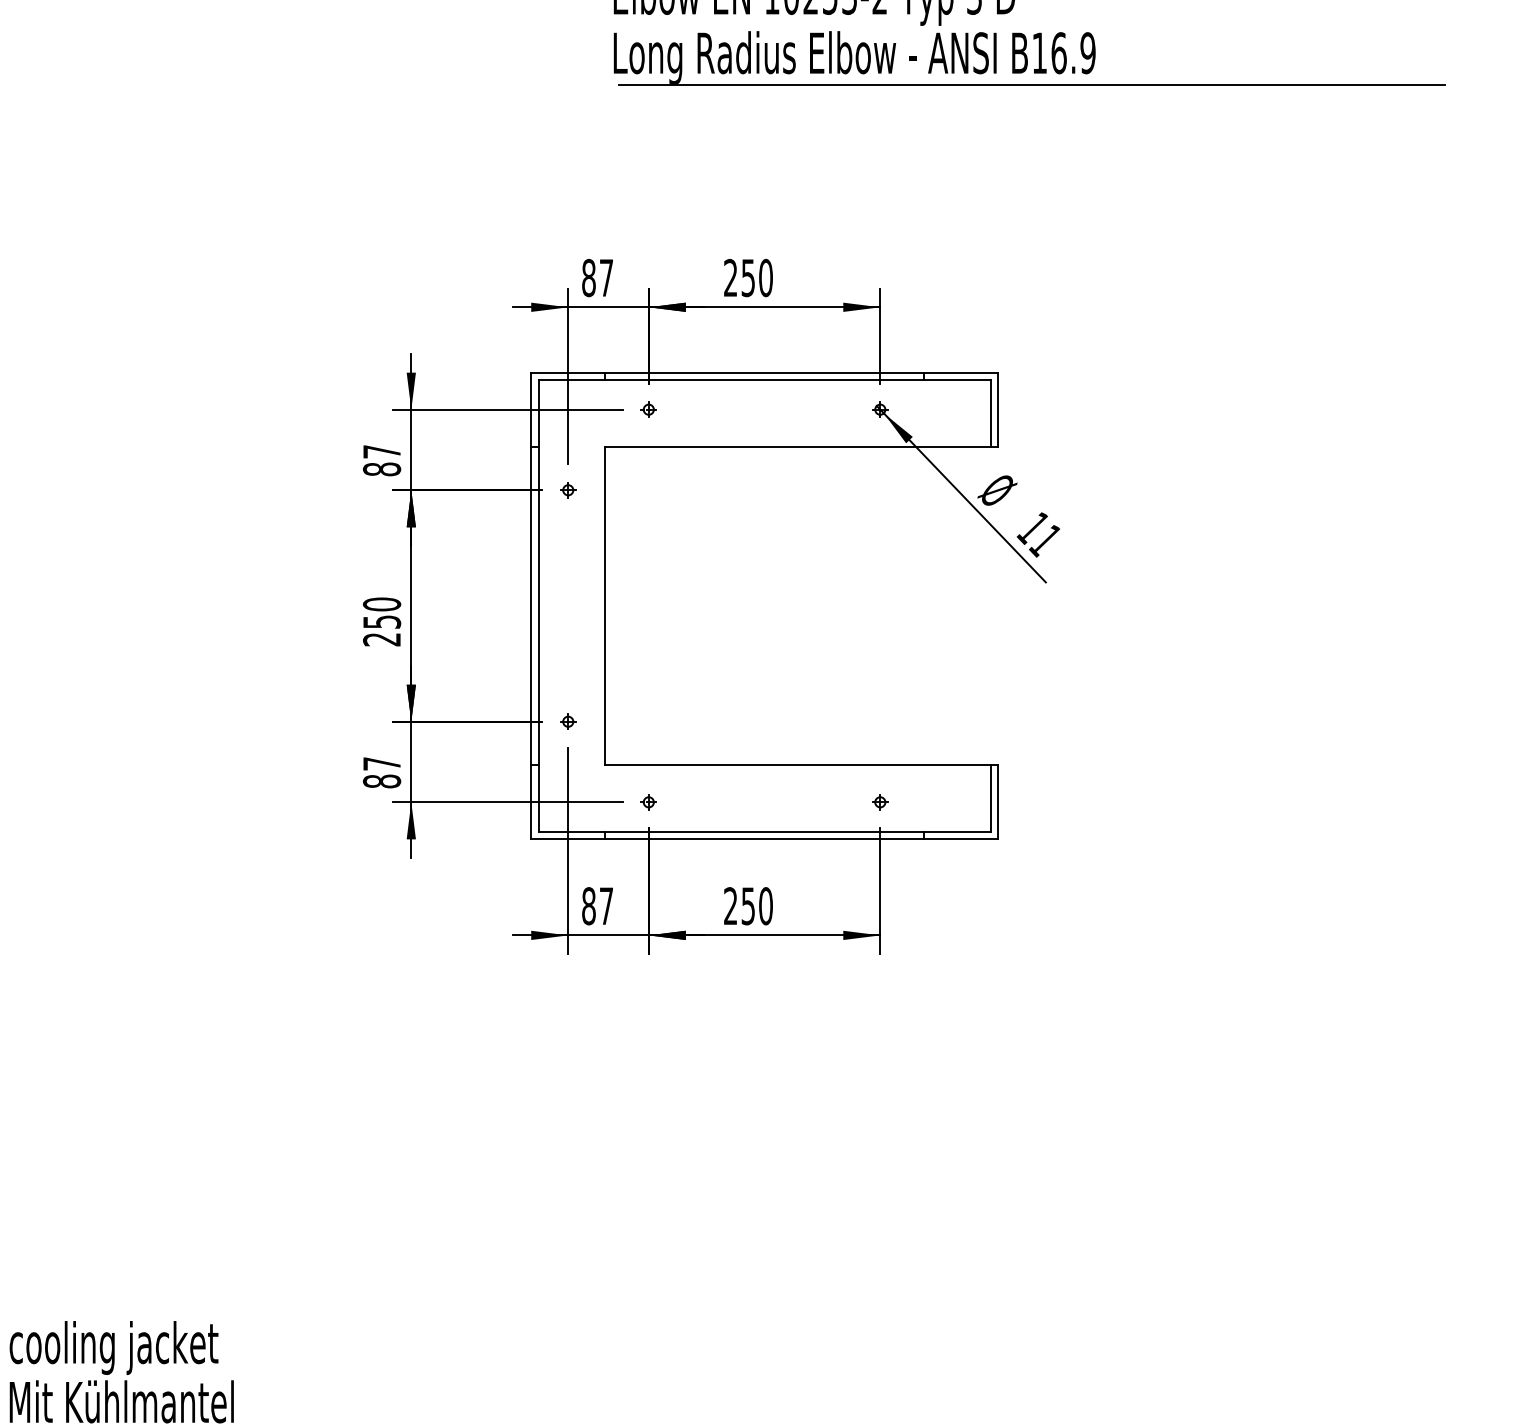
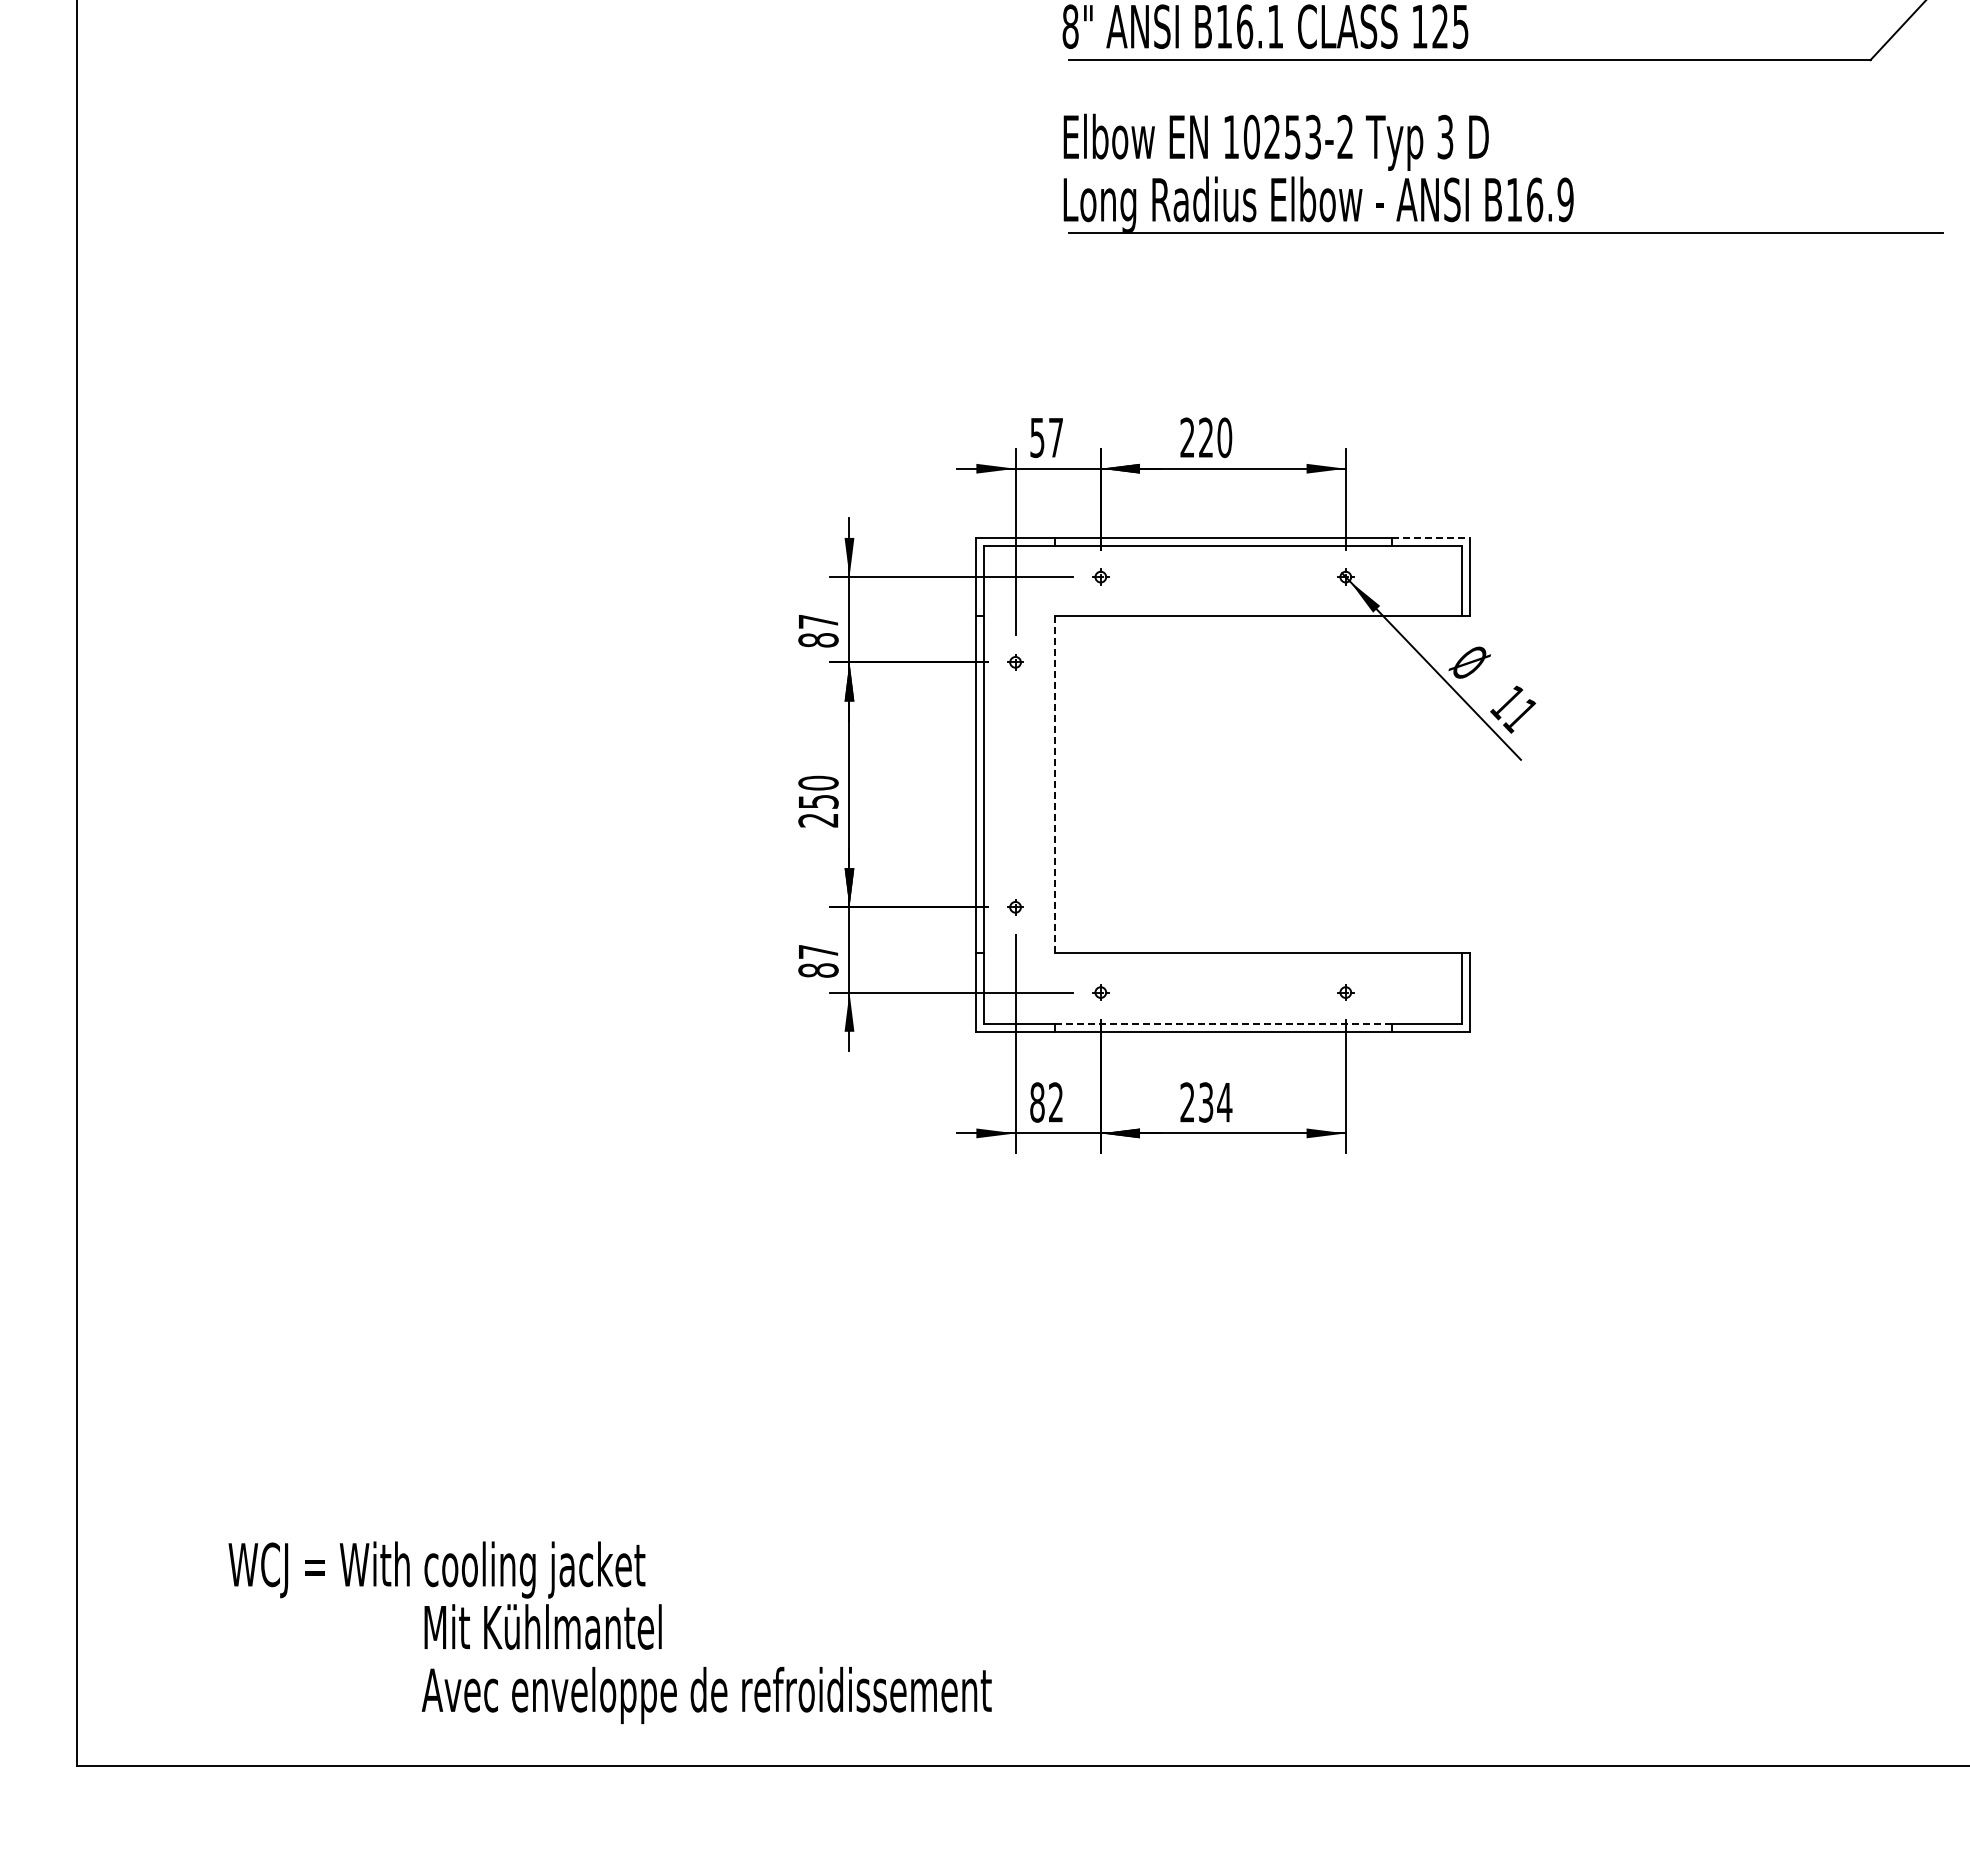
text: (588, 277) -> (1037, 437), 87 -> 57
text: (747, 277) -> (1205, 437), 250 -> 220
line: (961, 372) -> (1431, 537), solid -> dashed
line: (605, 605) -> (1054, 784), solid -> dashed
line: (764, 831) -> (1223, 1023), solid -> dashed
text: (605, 906) -> (1055, 1102), 87 -> 82
text: (757, 906) -> (1215, 1102), 250 -> 234

